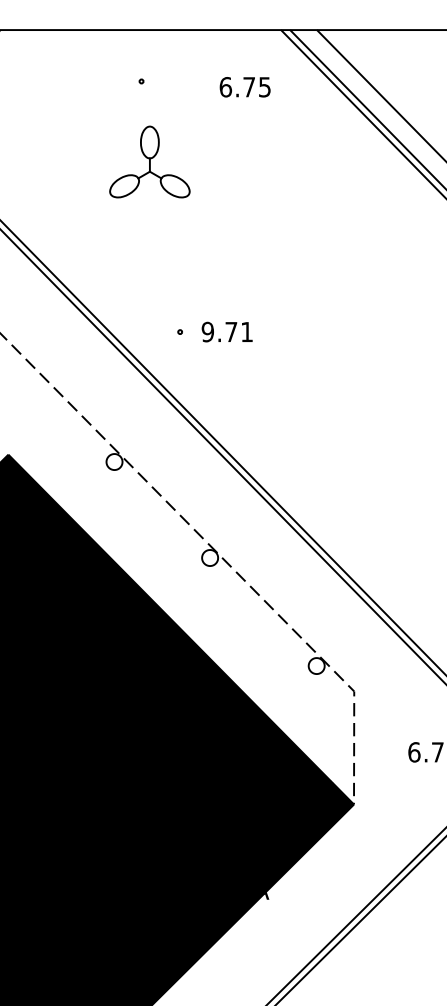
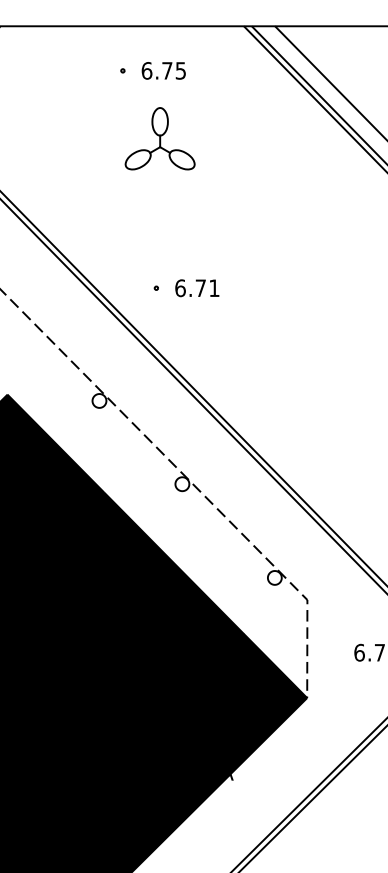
text: (244, 86) -> (163, 70), moved
part: (149, 161) -> (159, 138), moved
text: (207, 332) -> (180, 288), 9.71 -> 6.71

